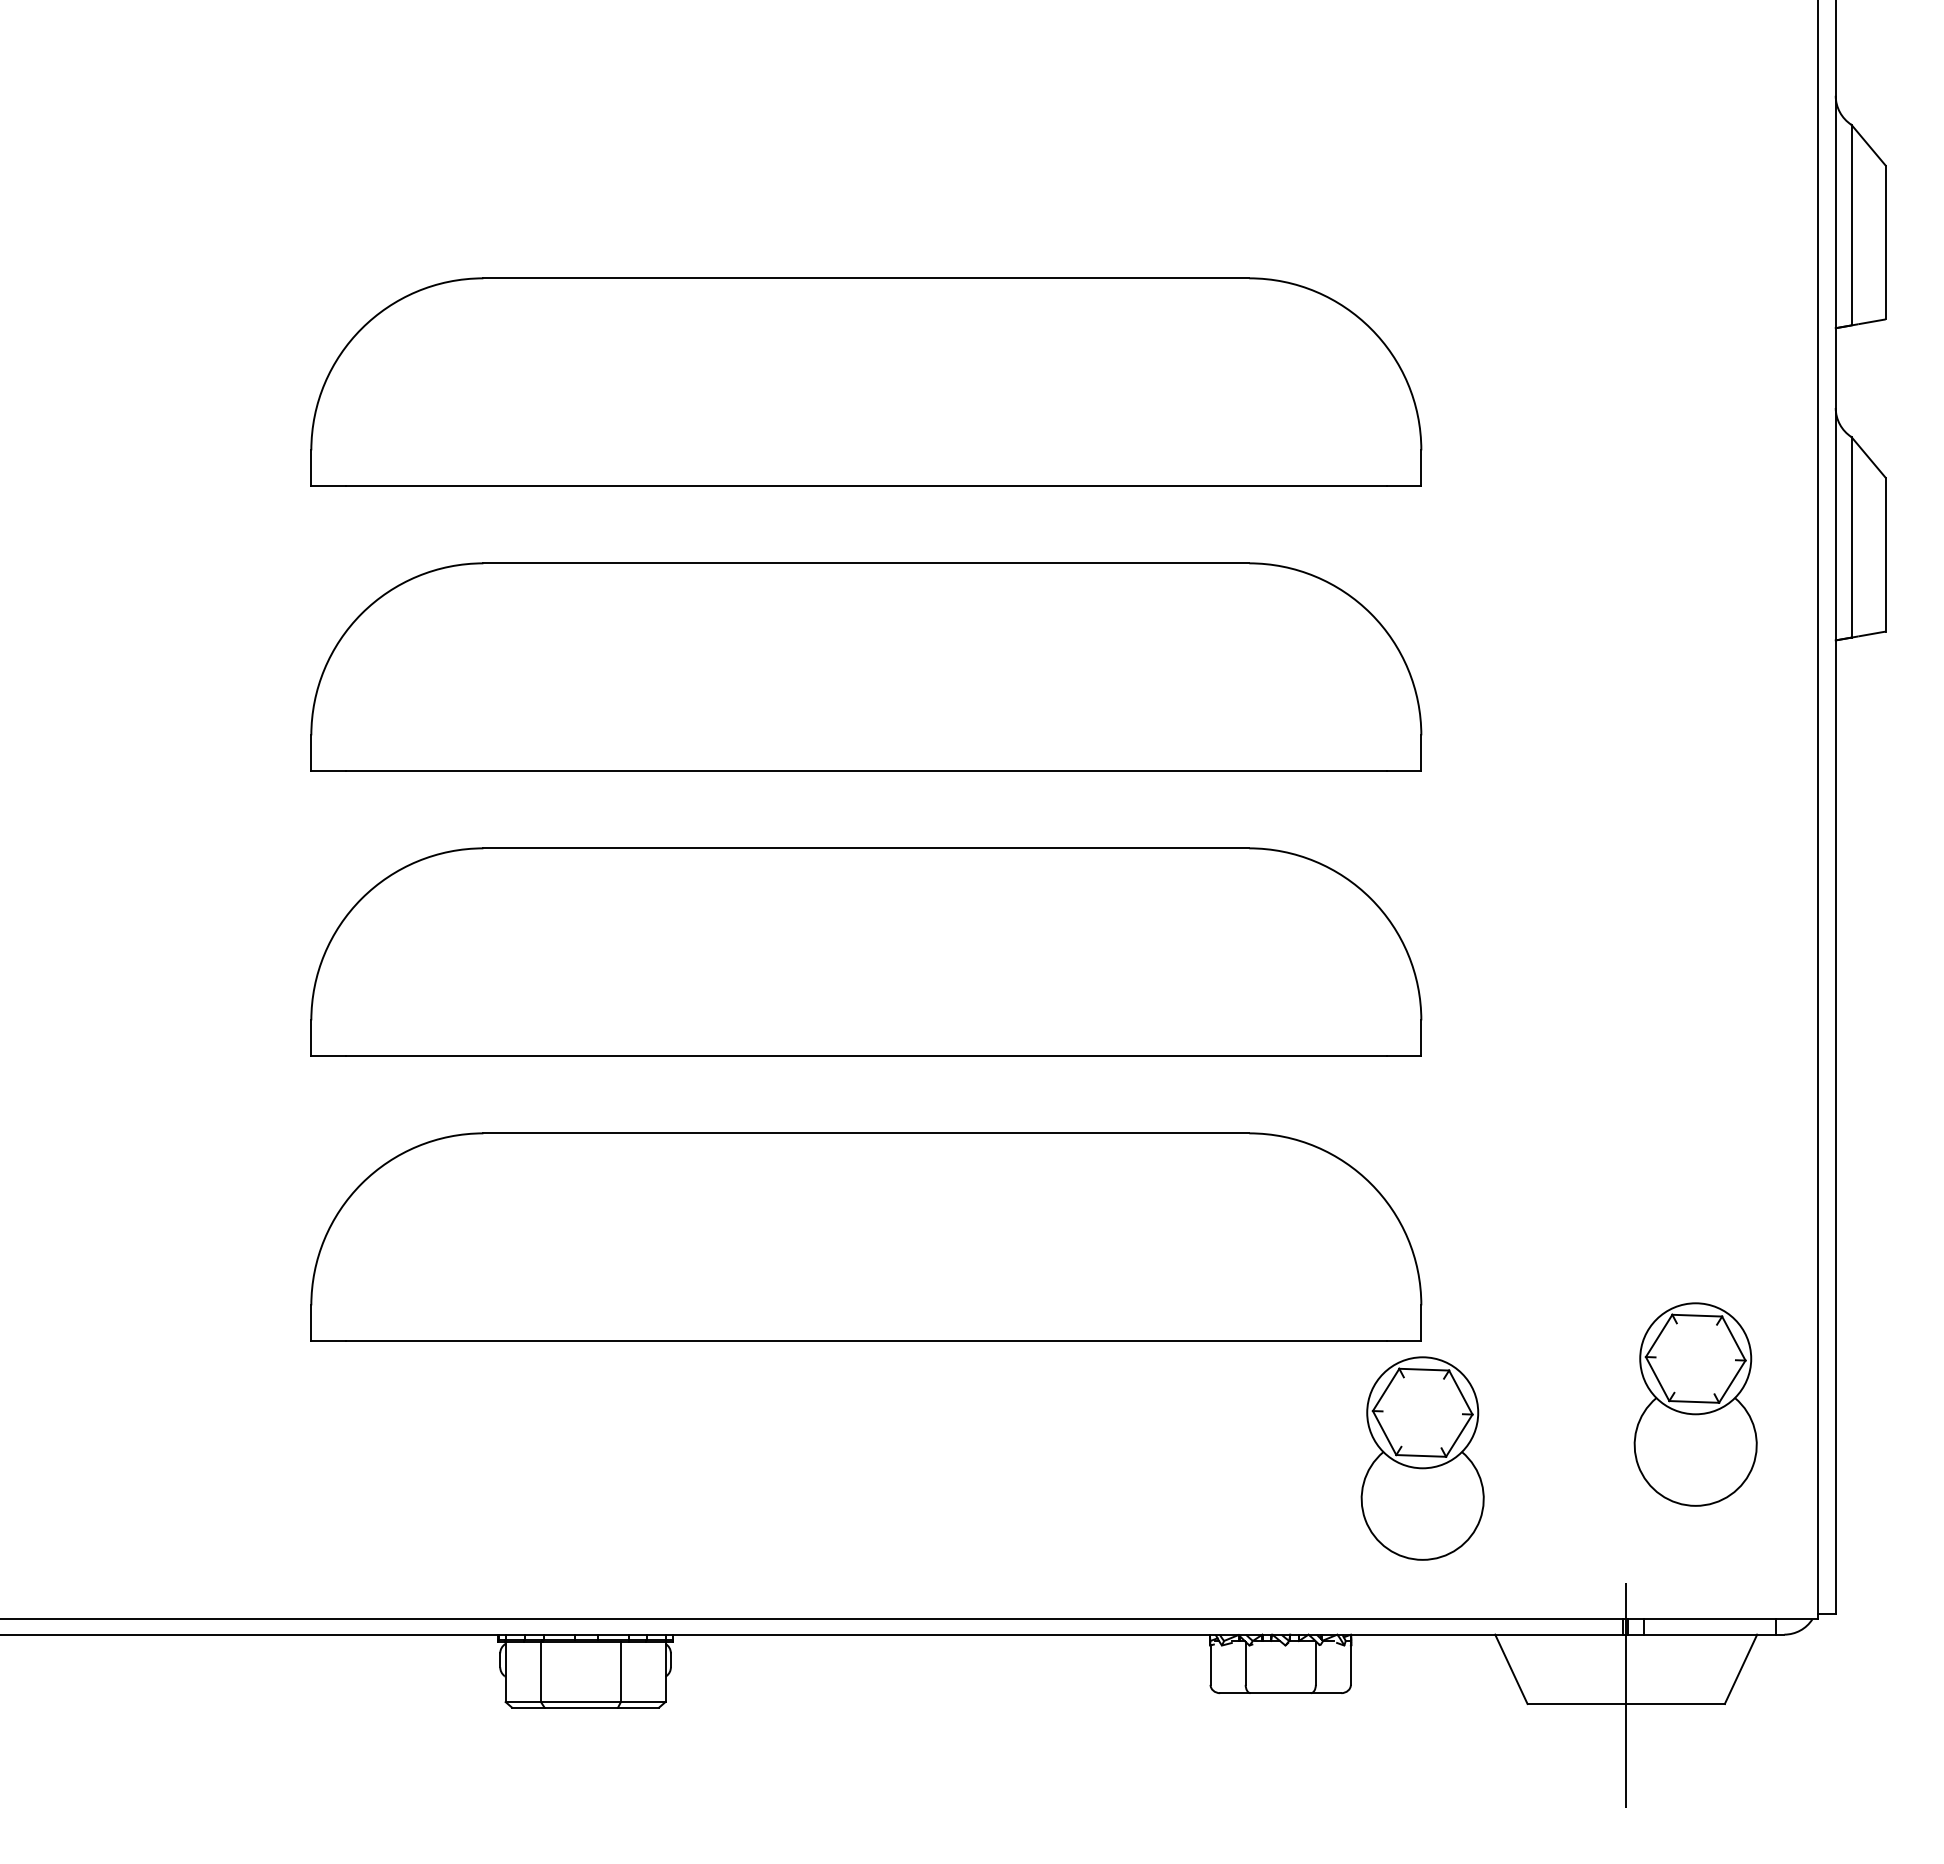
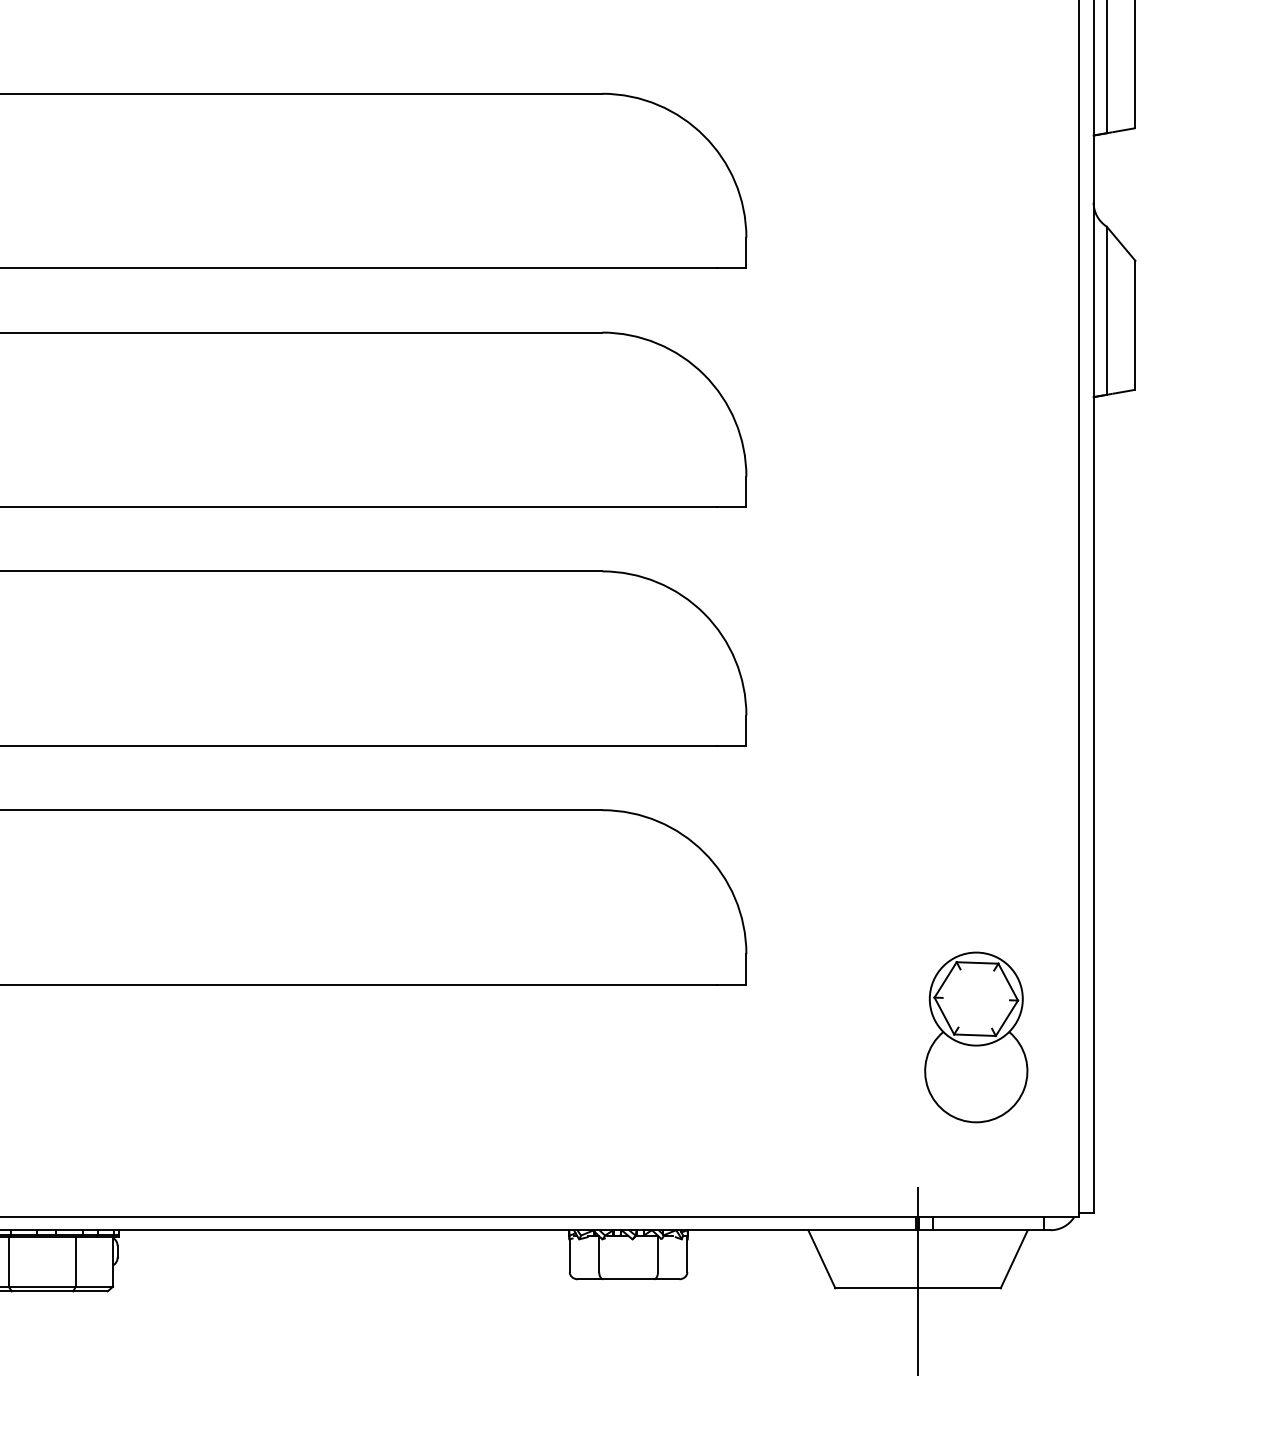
part: (1422, 1458) -> (747, 1082), removed

